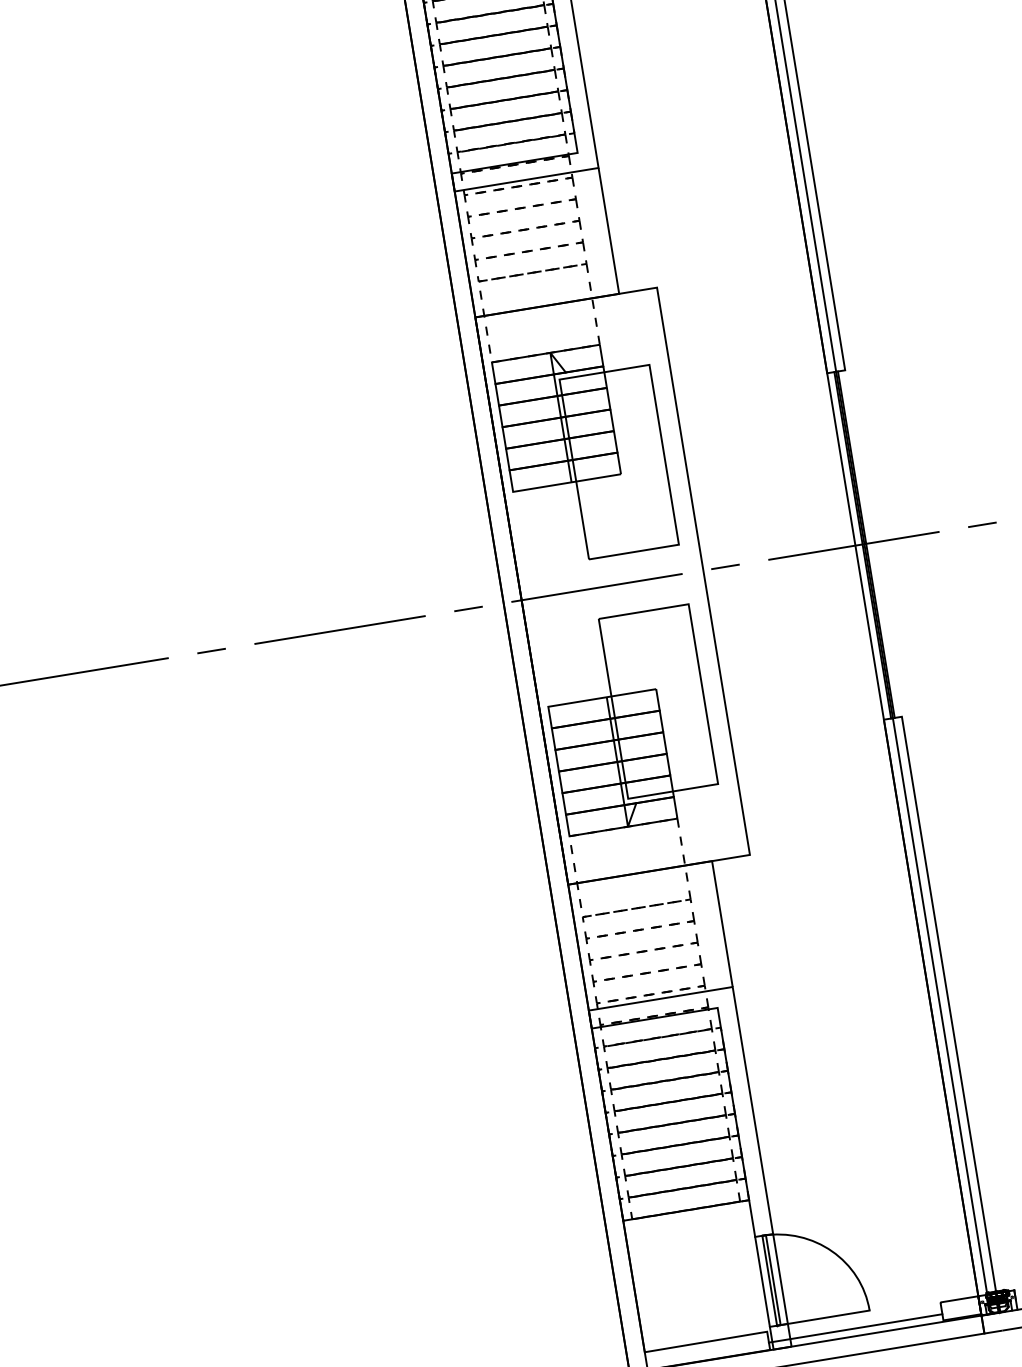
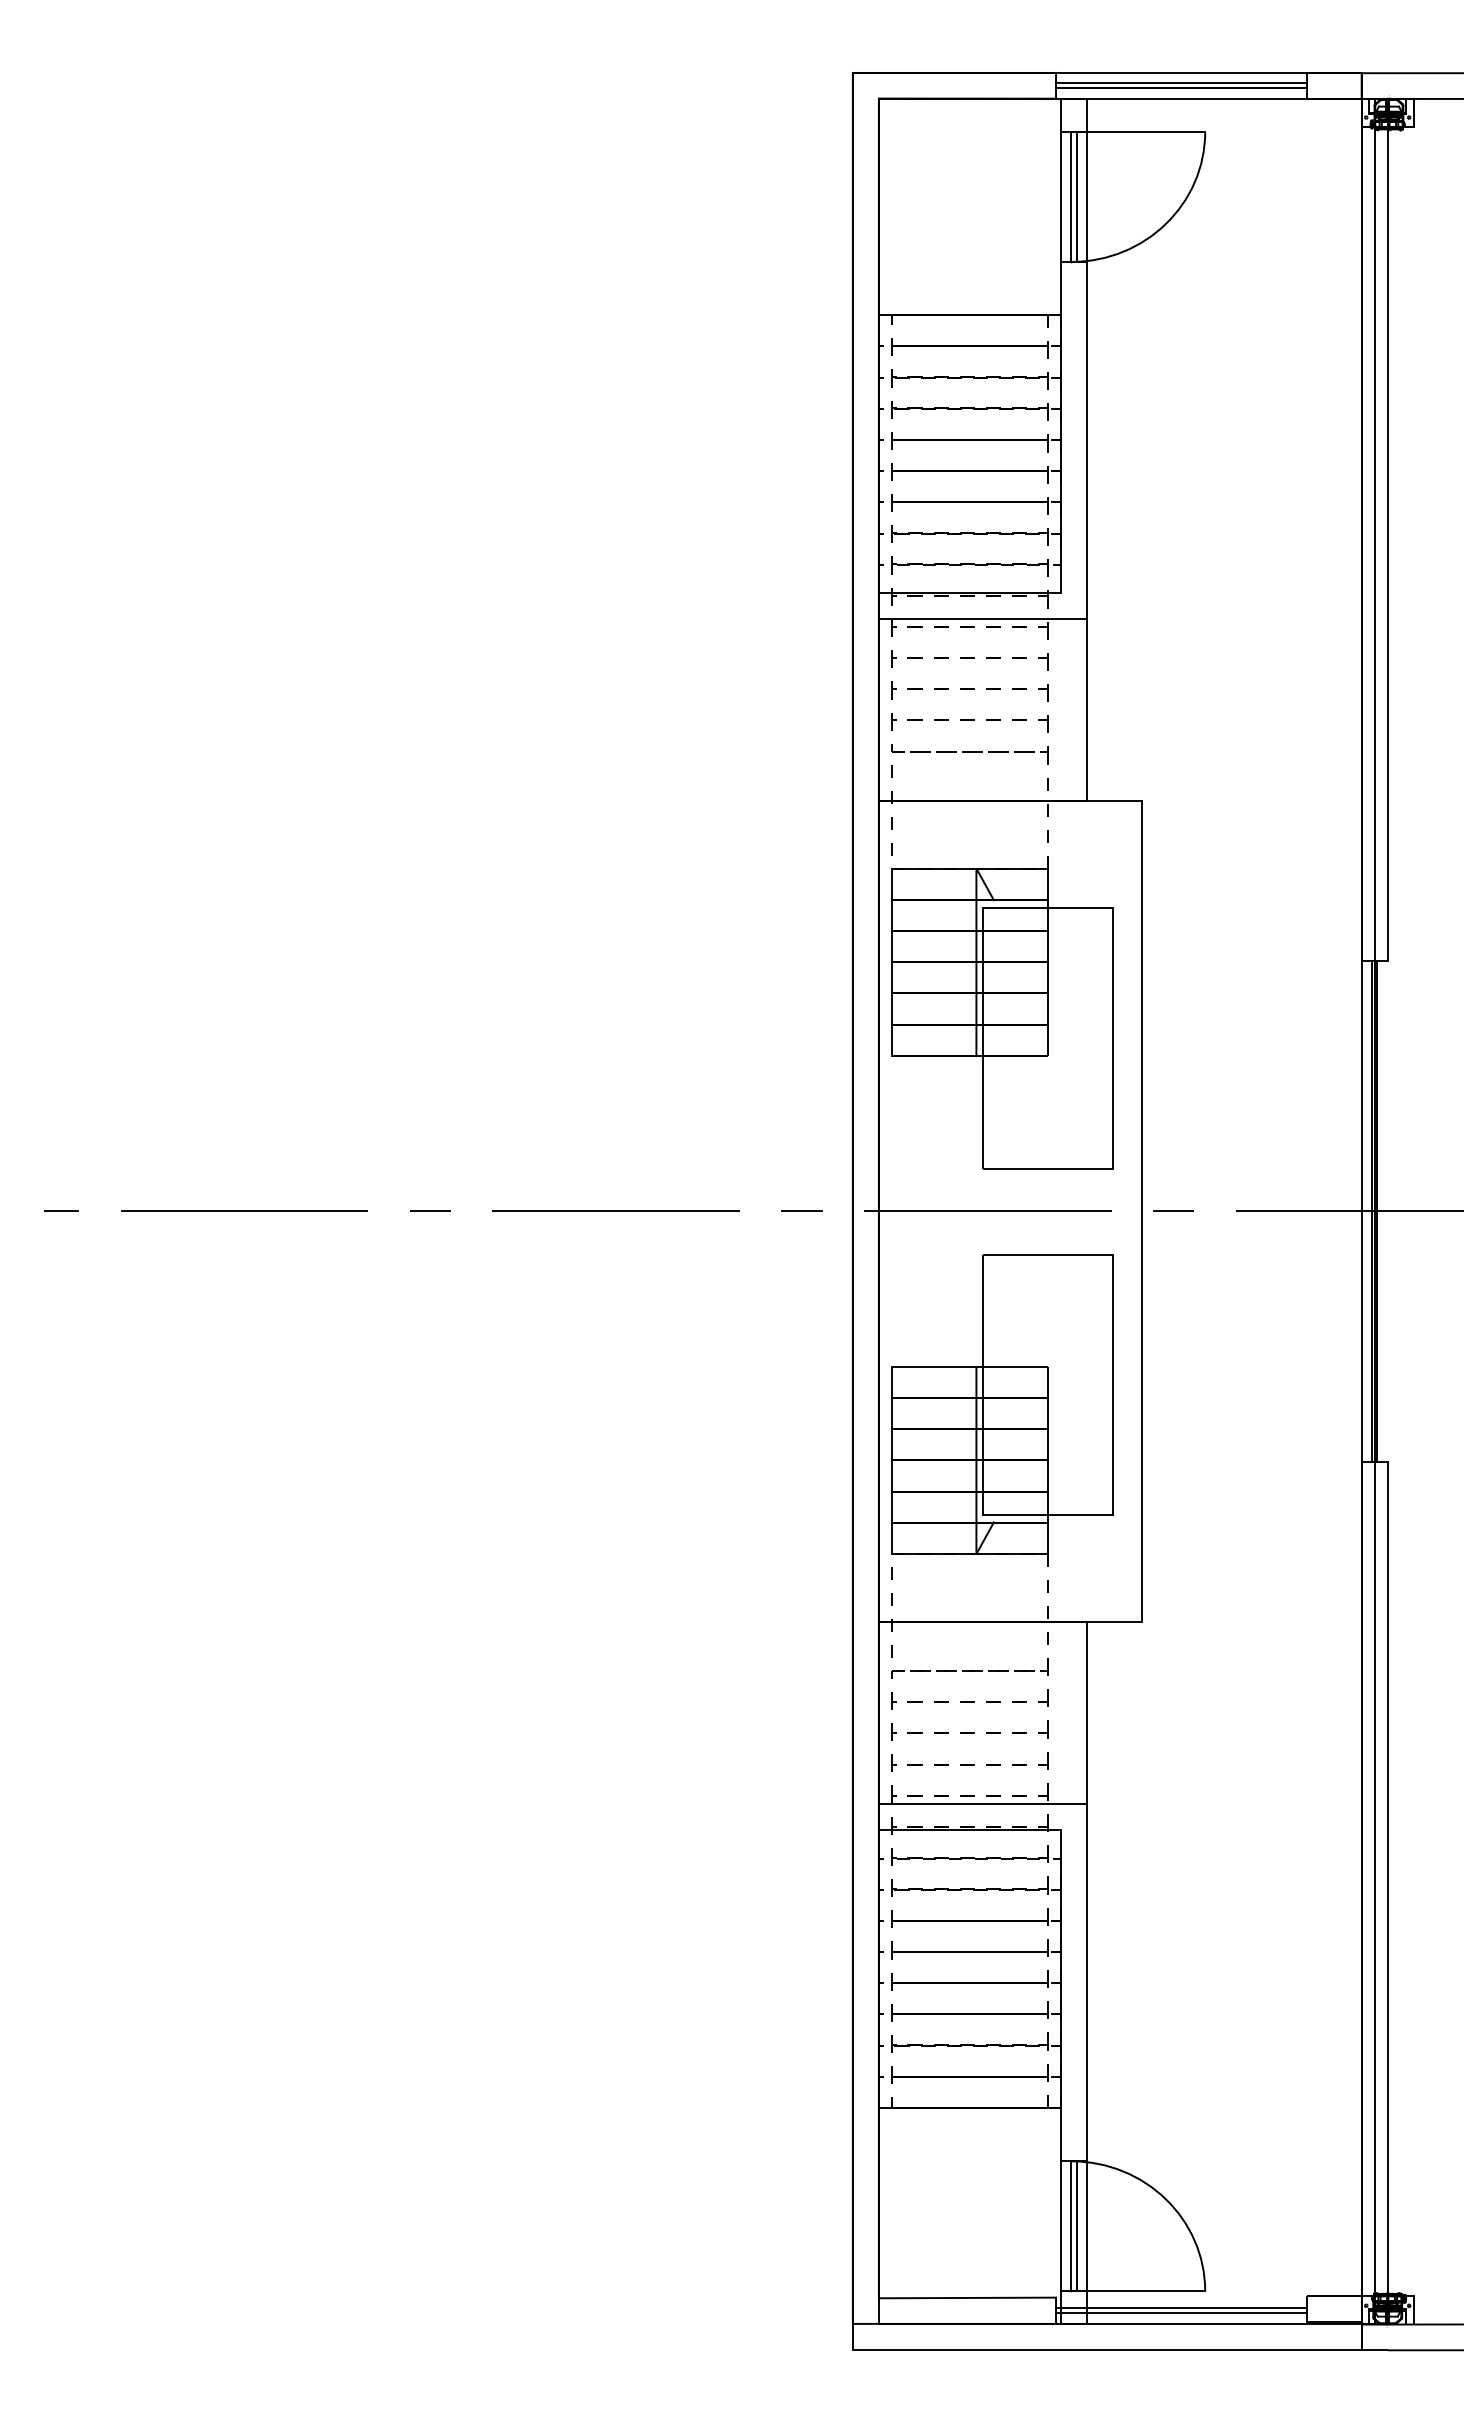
line: (854, 1325) -> (1180, 2308), added

